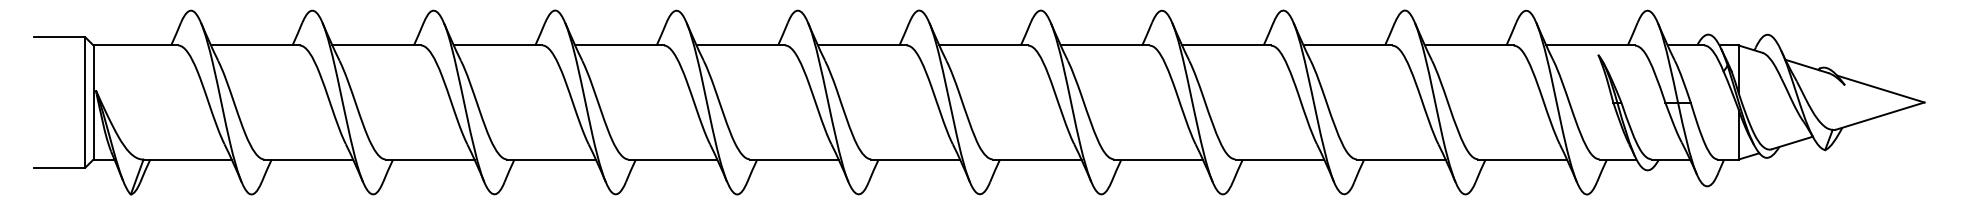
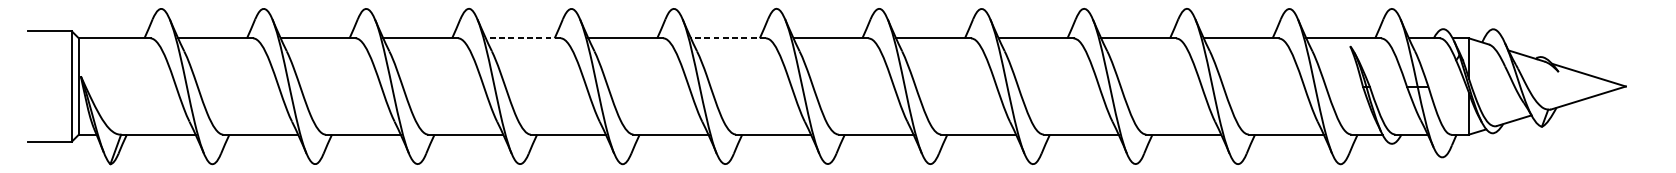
line: (619, 45) -> (523, 38), solid -> dashed
line: (861, 45) -> (727, 38), solid -> dashed

